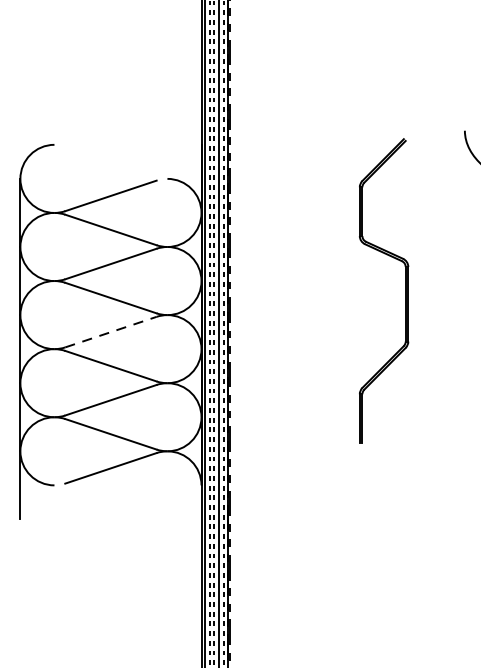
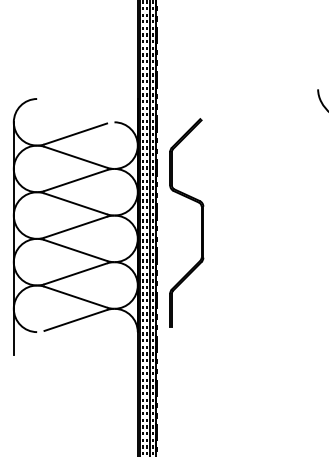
part: (405, 290) -> (201, 222), moved
line: (110, 332) -> (75, 227), dashed -> solid

